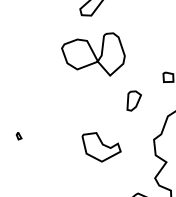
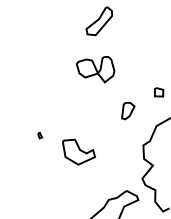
part: (93, 55) -> (95, 69), size x0.7
part: (19, 136) -> (40, 135), moved
part: (101, 146) -> (78, 151), moved

